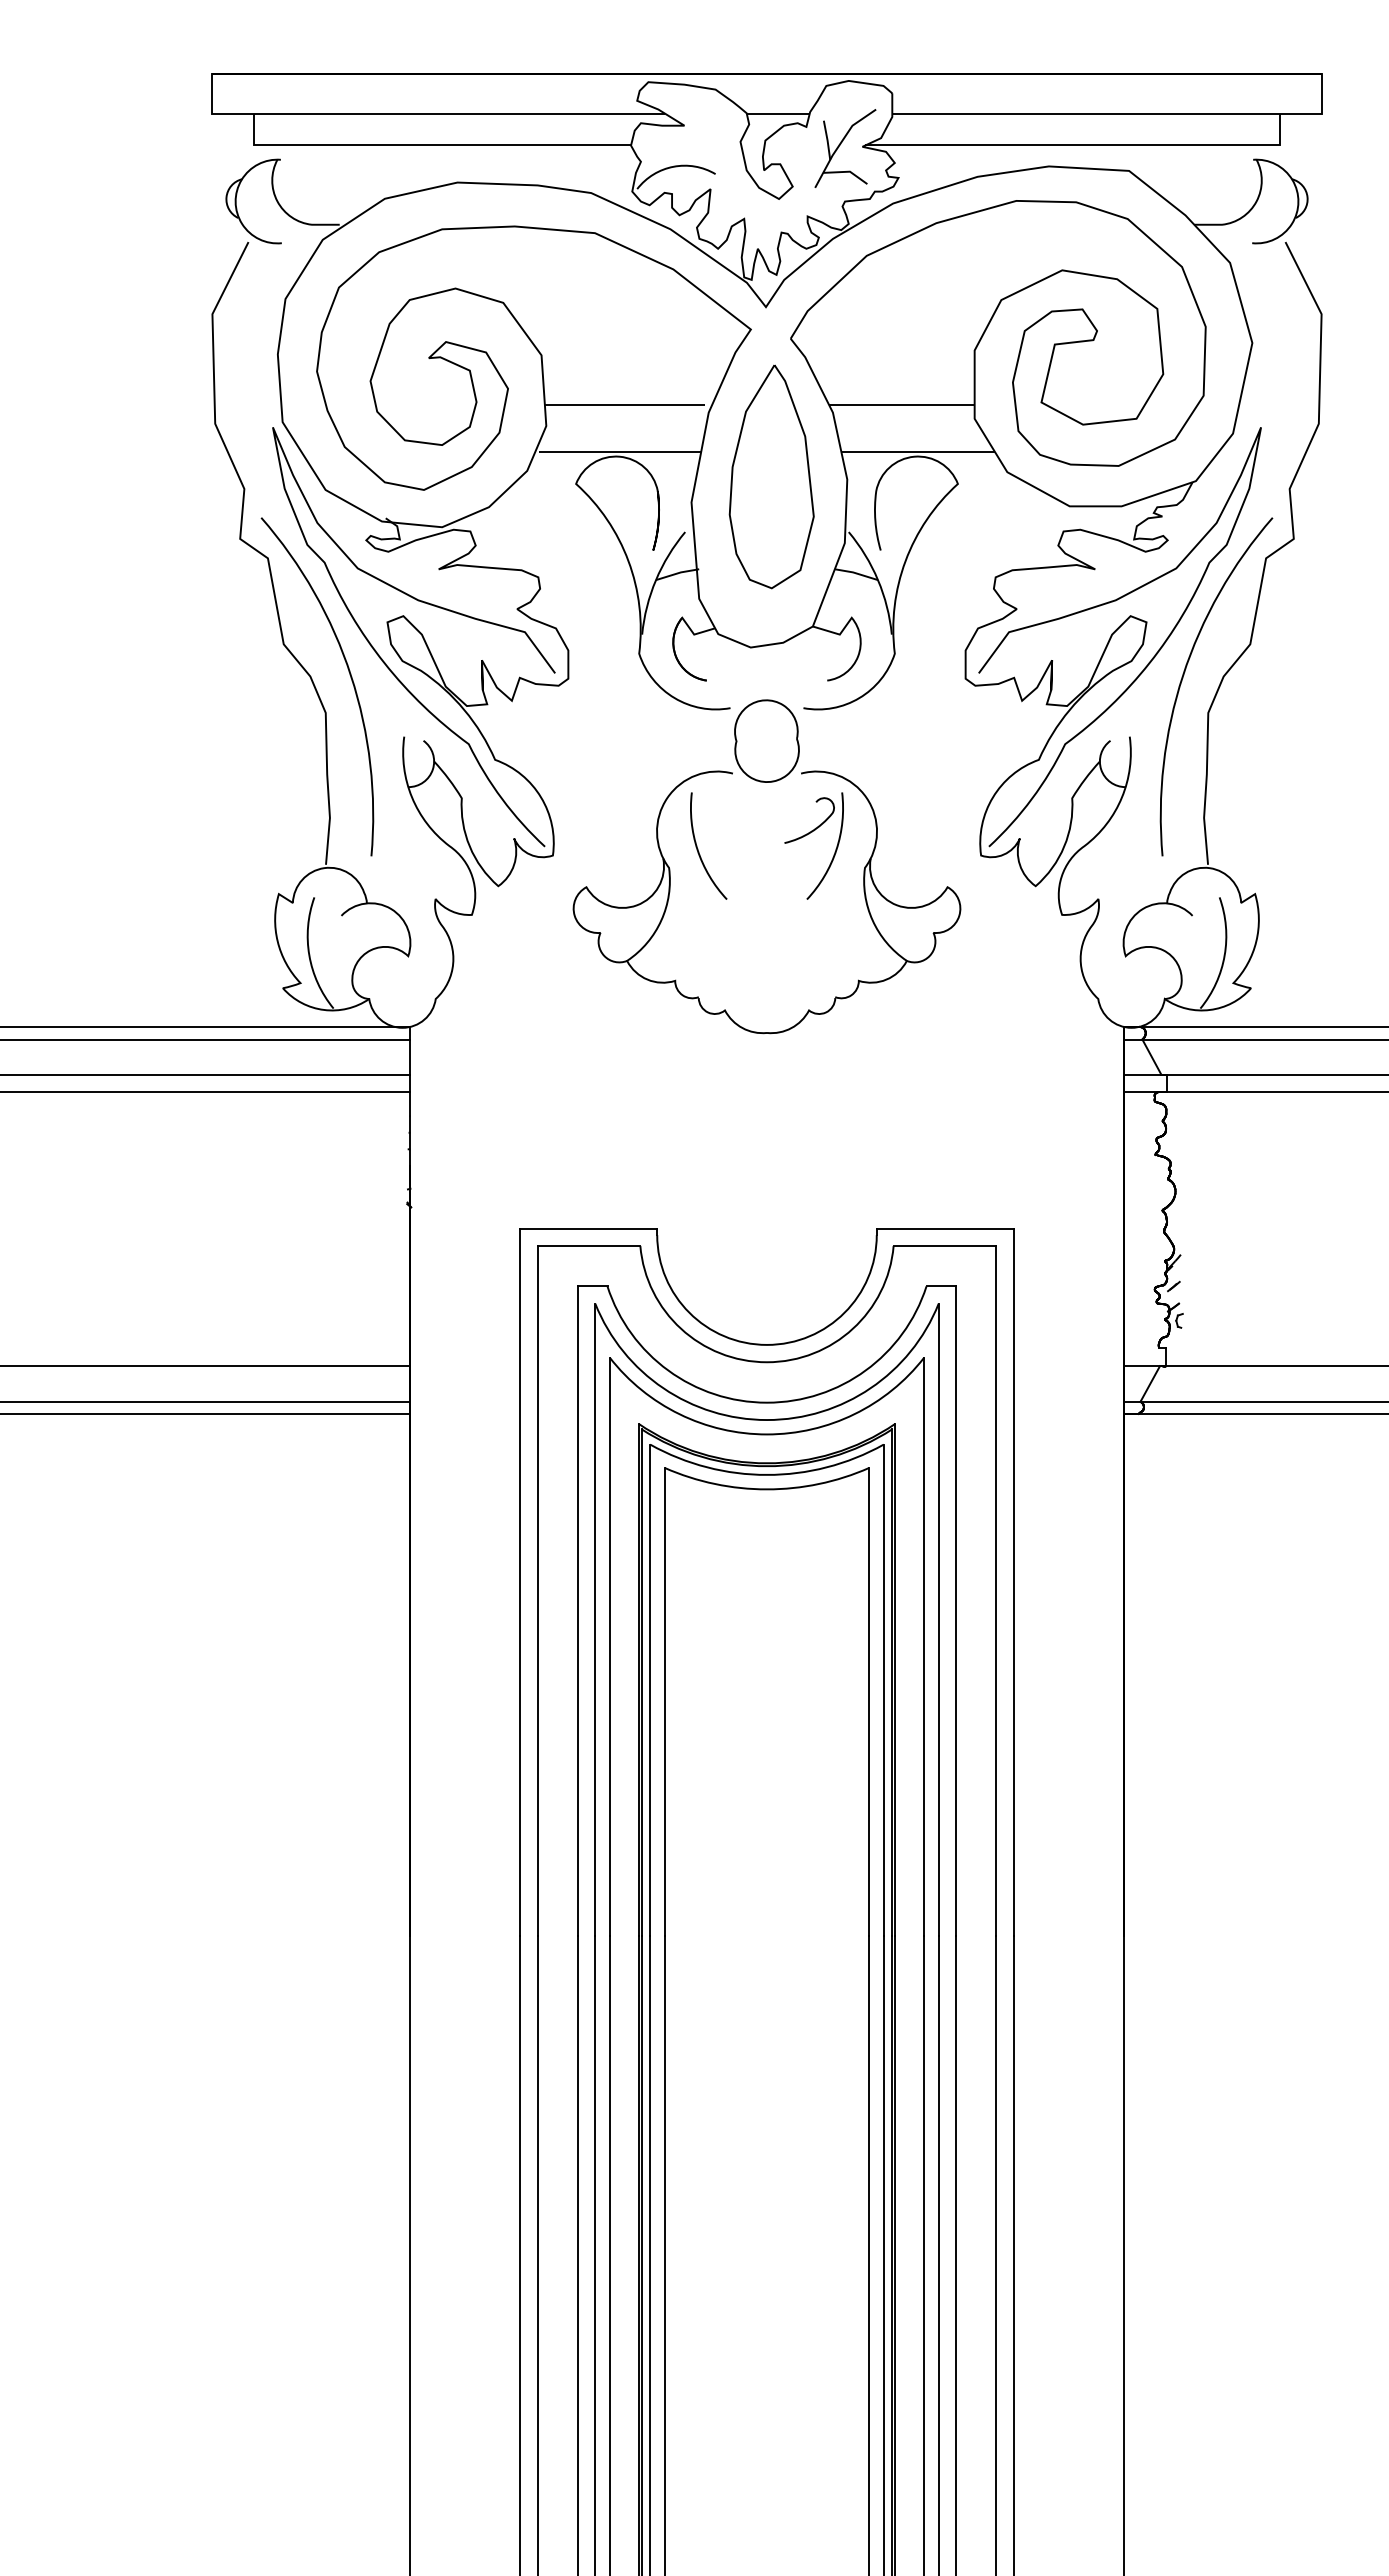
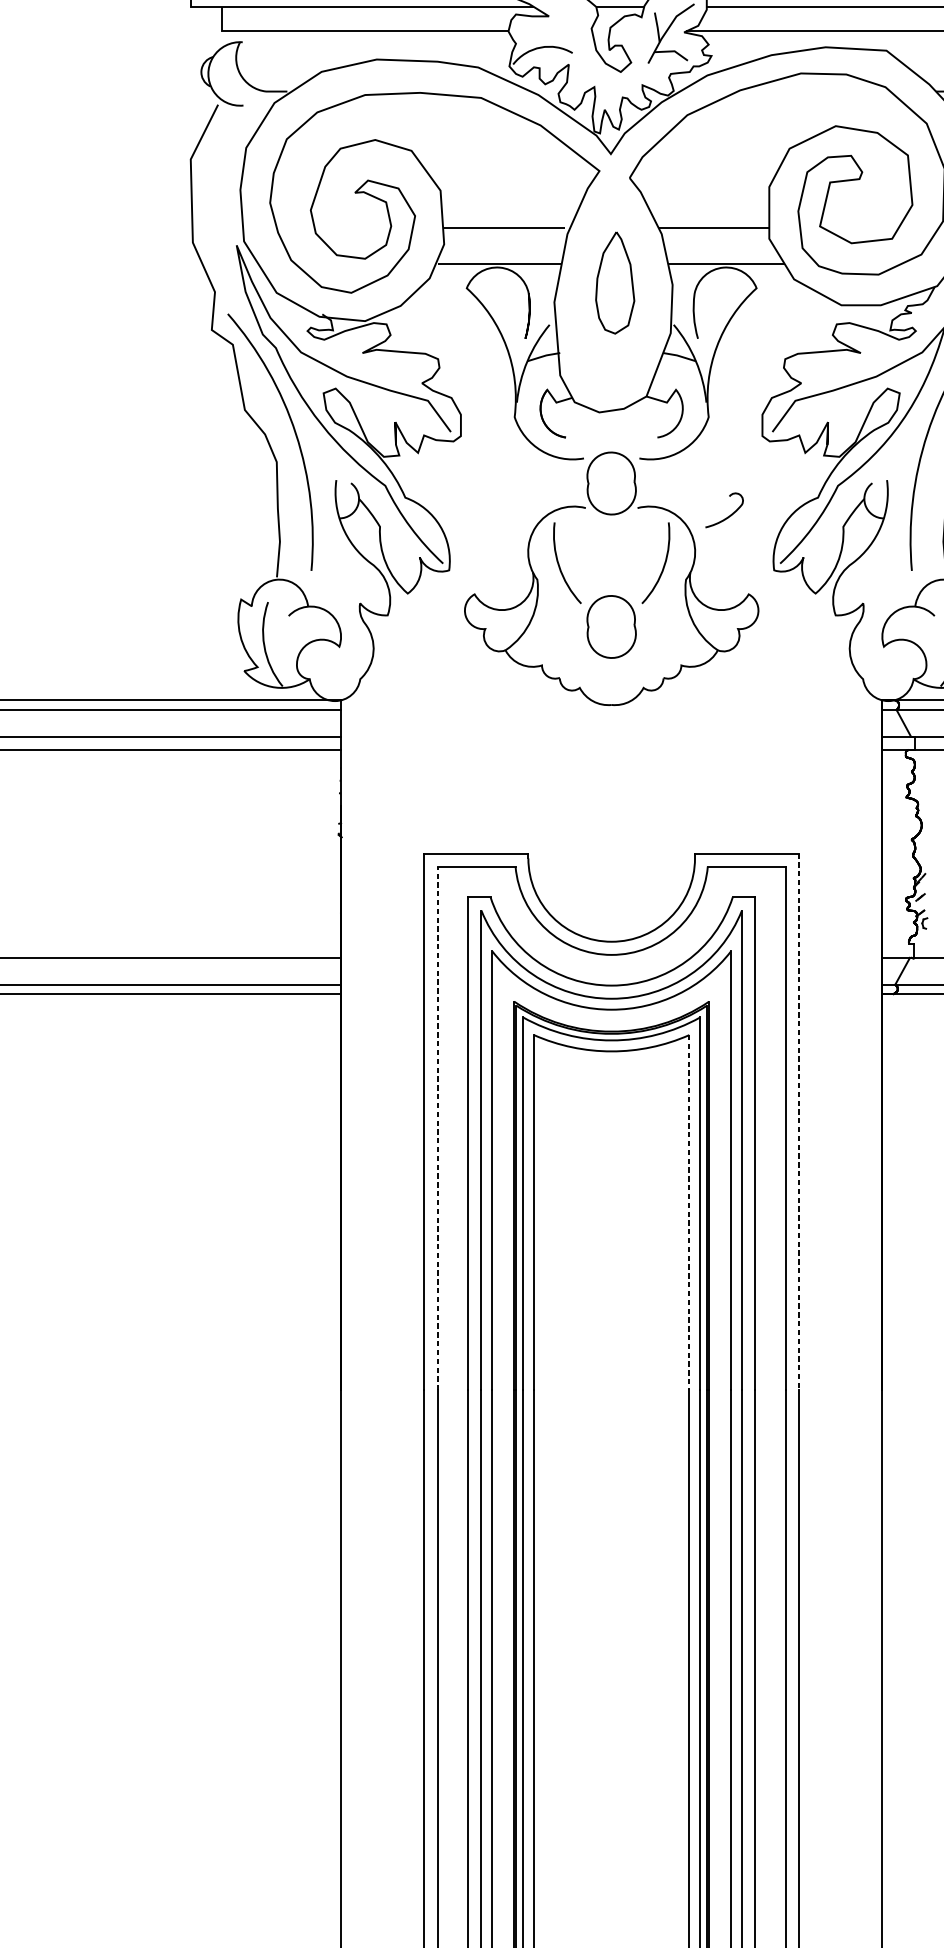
part: (771, 476) -> (615, 282), size x0.6
curve: (815, 827) -> (728, 515), moved
part: (766, 929) -> (611, 626), added
line: (1013, 1582) -> (798, 1122), solid -> dashed
line: (537, 1590) -> (437, 1128), solid -> dashed
line: (869, 1702) -> (689, 1213), solid -> dashed

